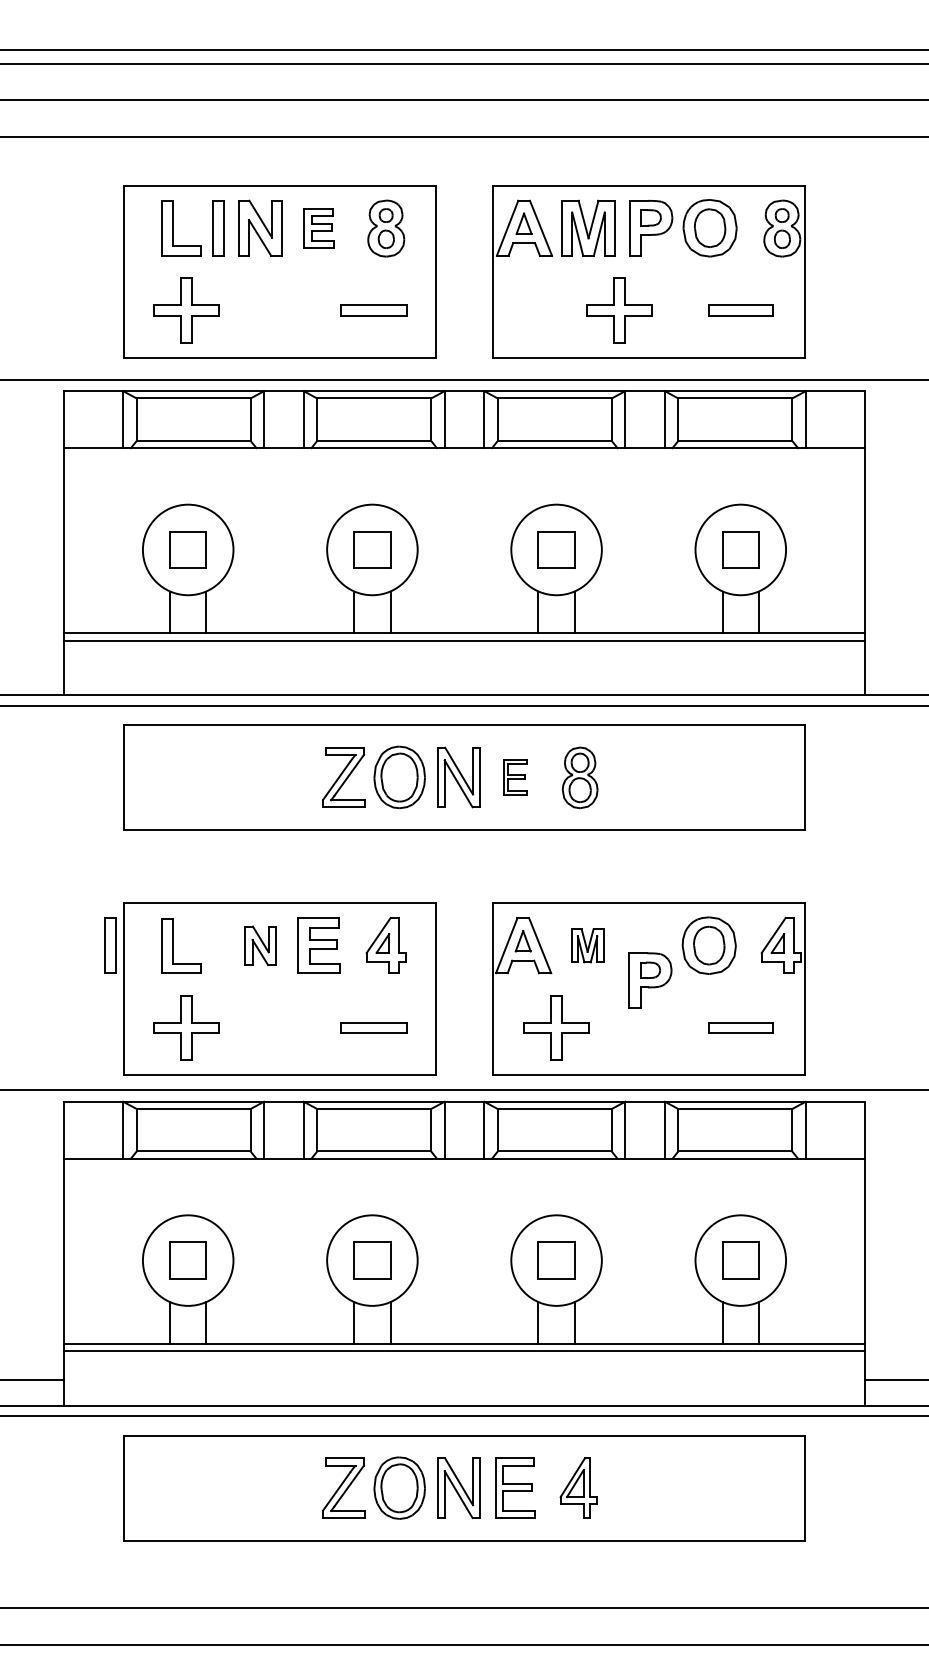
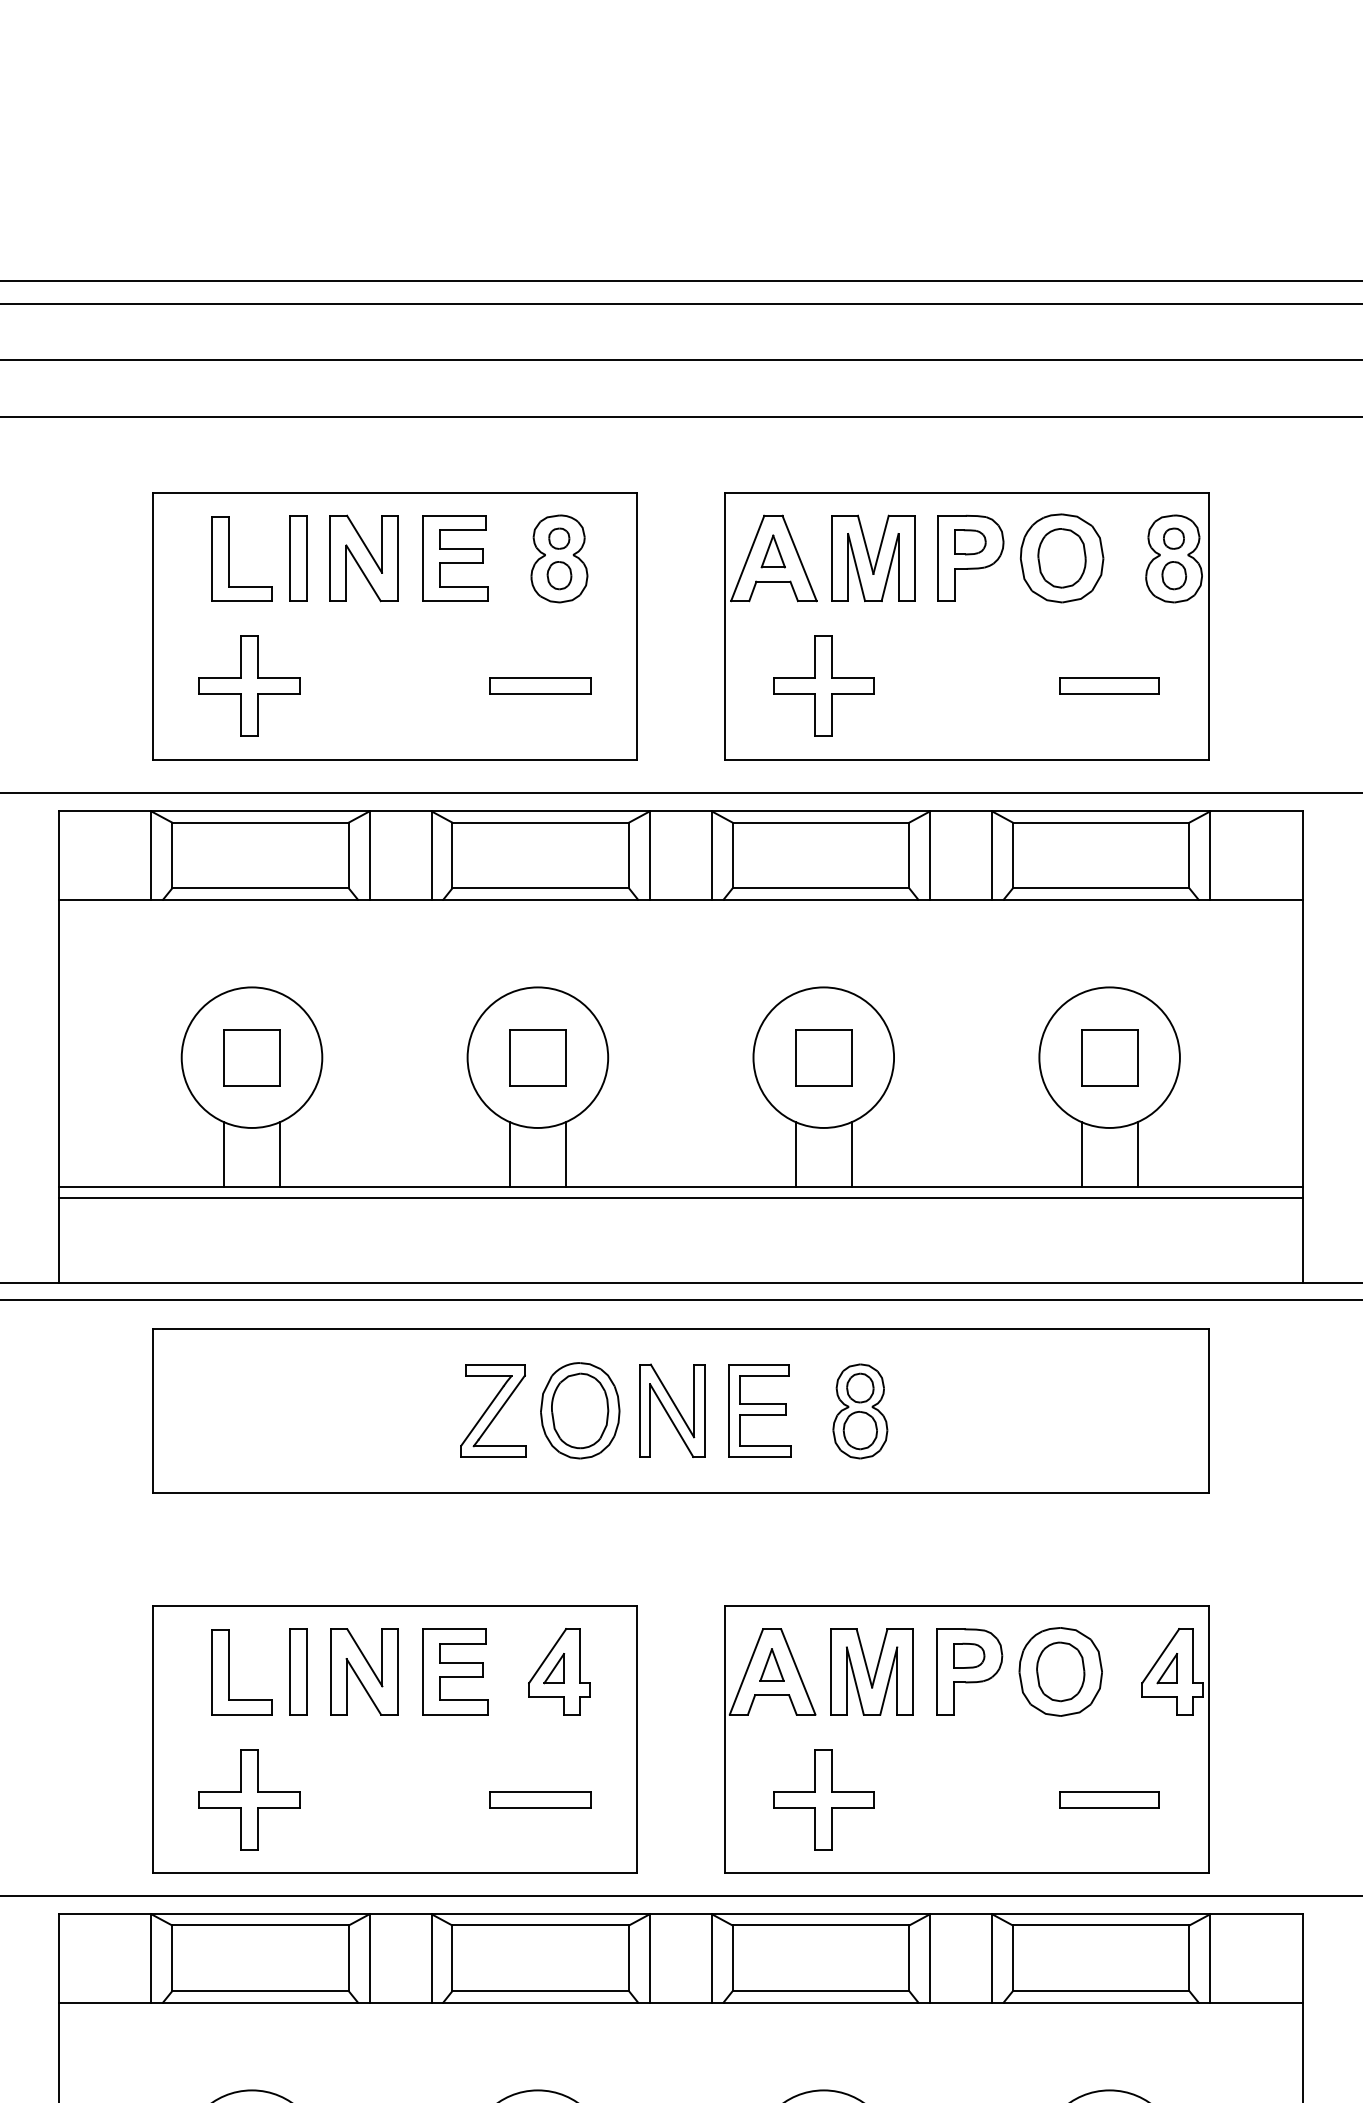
part: (318, 228) -> (454, 558), size x1.43
part: (619, 310) -> (823, 686), moved
part: (515, 777) -> (760, 1410), size x1.67
part: (110, 945) -> (299, 1671), moved
part: (260, 945) -> (364, 1671), size x1.43
part: (587, 945) -> (871, 1671), size x1.67
part: (650, 980) -> (969, 1671), moved

